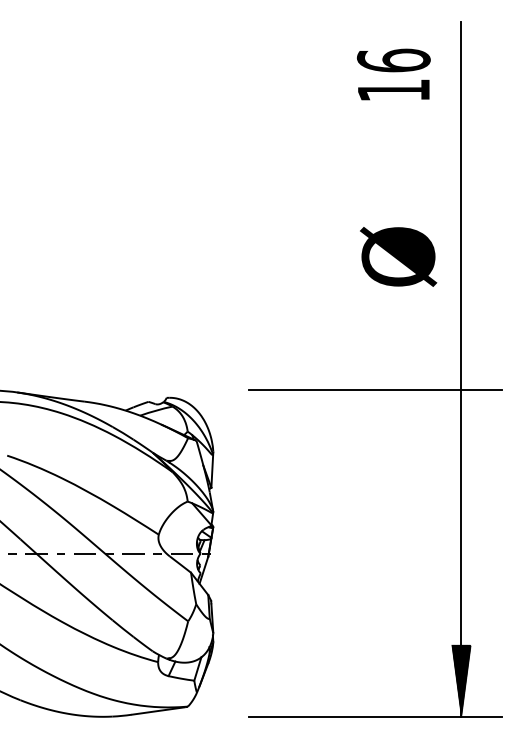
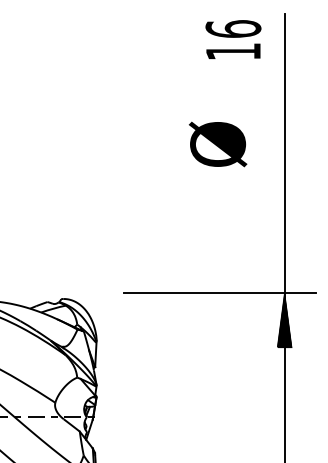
text: (393, 74) -> (233, 39), moved
text: (398, 256) -> (218, 144), moved
hatch: (461, 425) -> (284, 319), added

